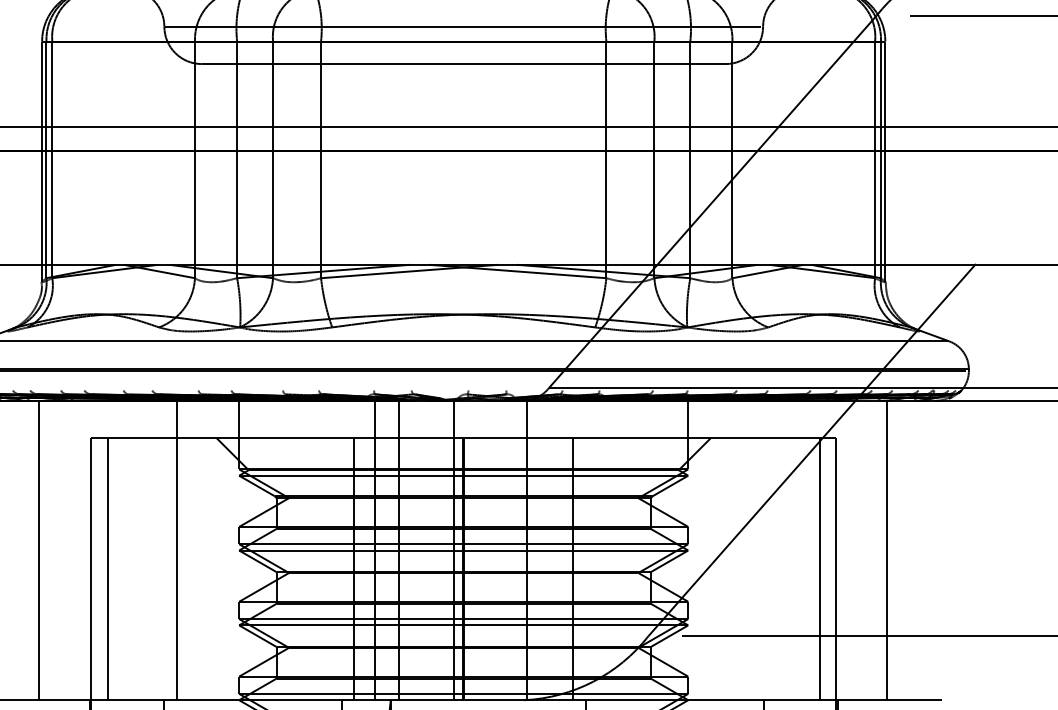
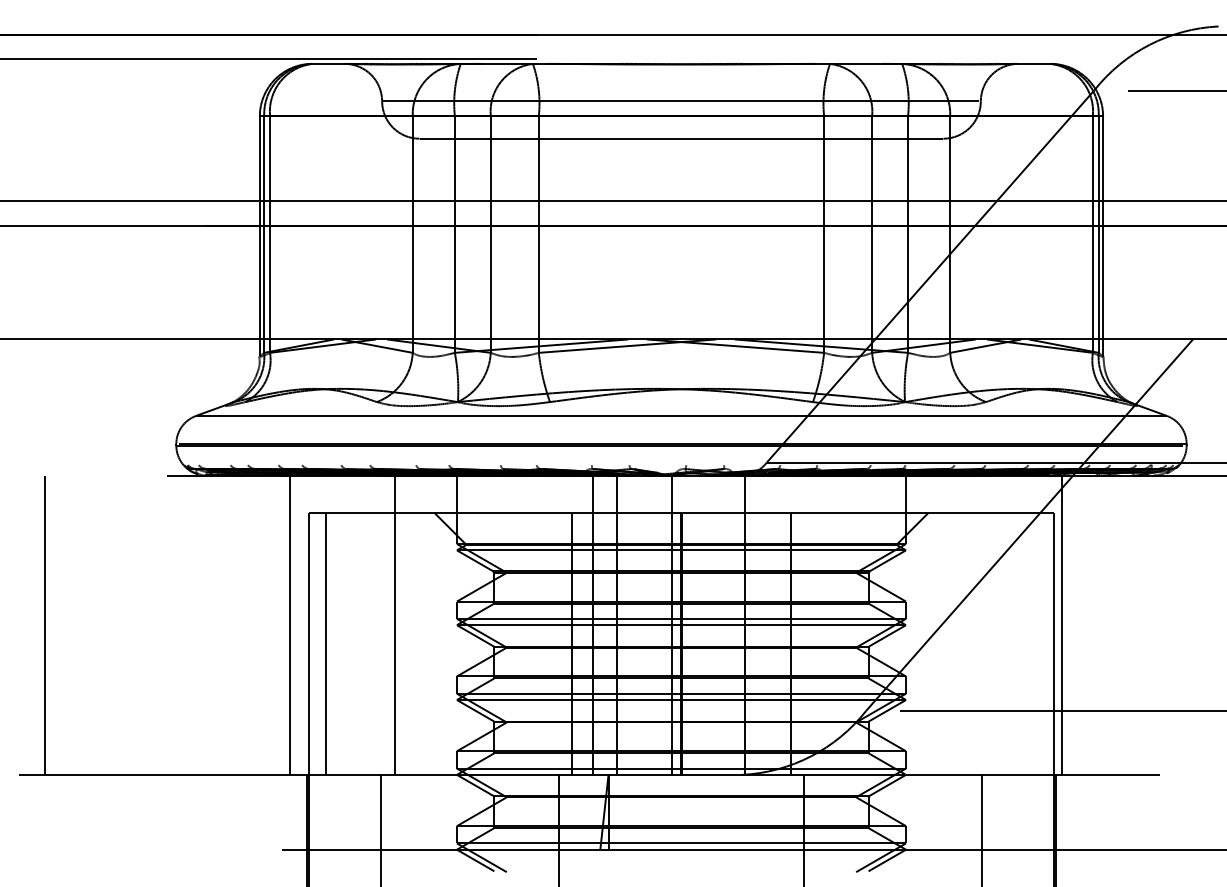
line: (38, 549) -> (289, 624), moved
line: (886, 549) -> (1061, 624), moved
line: (819, 568) -> (1037, 643), removed

